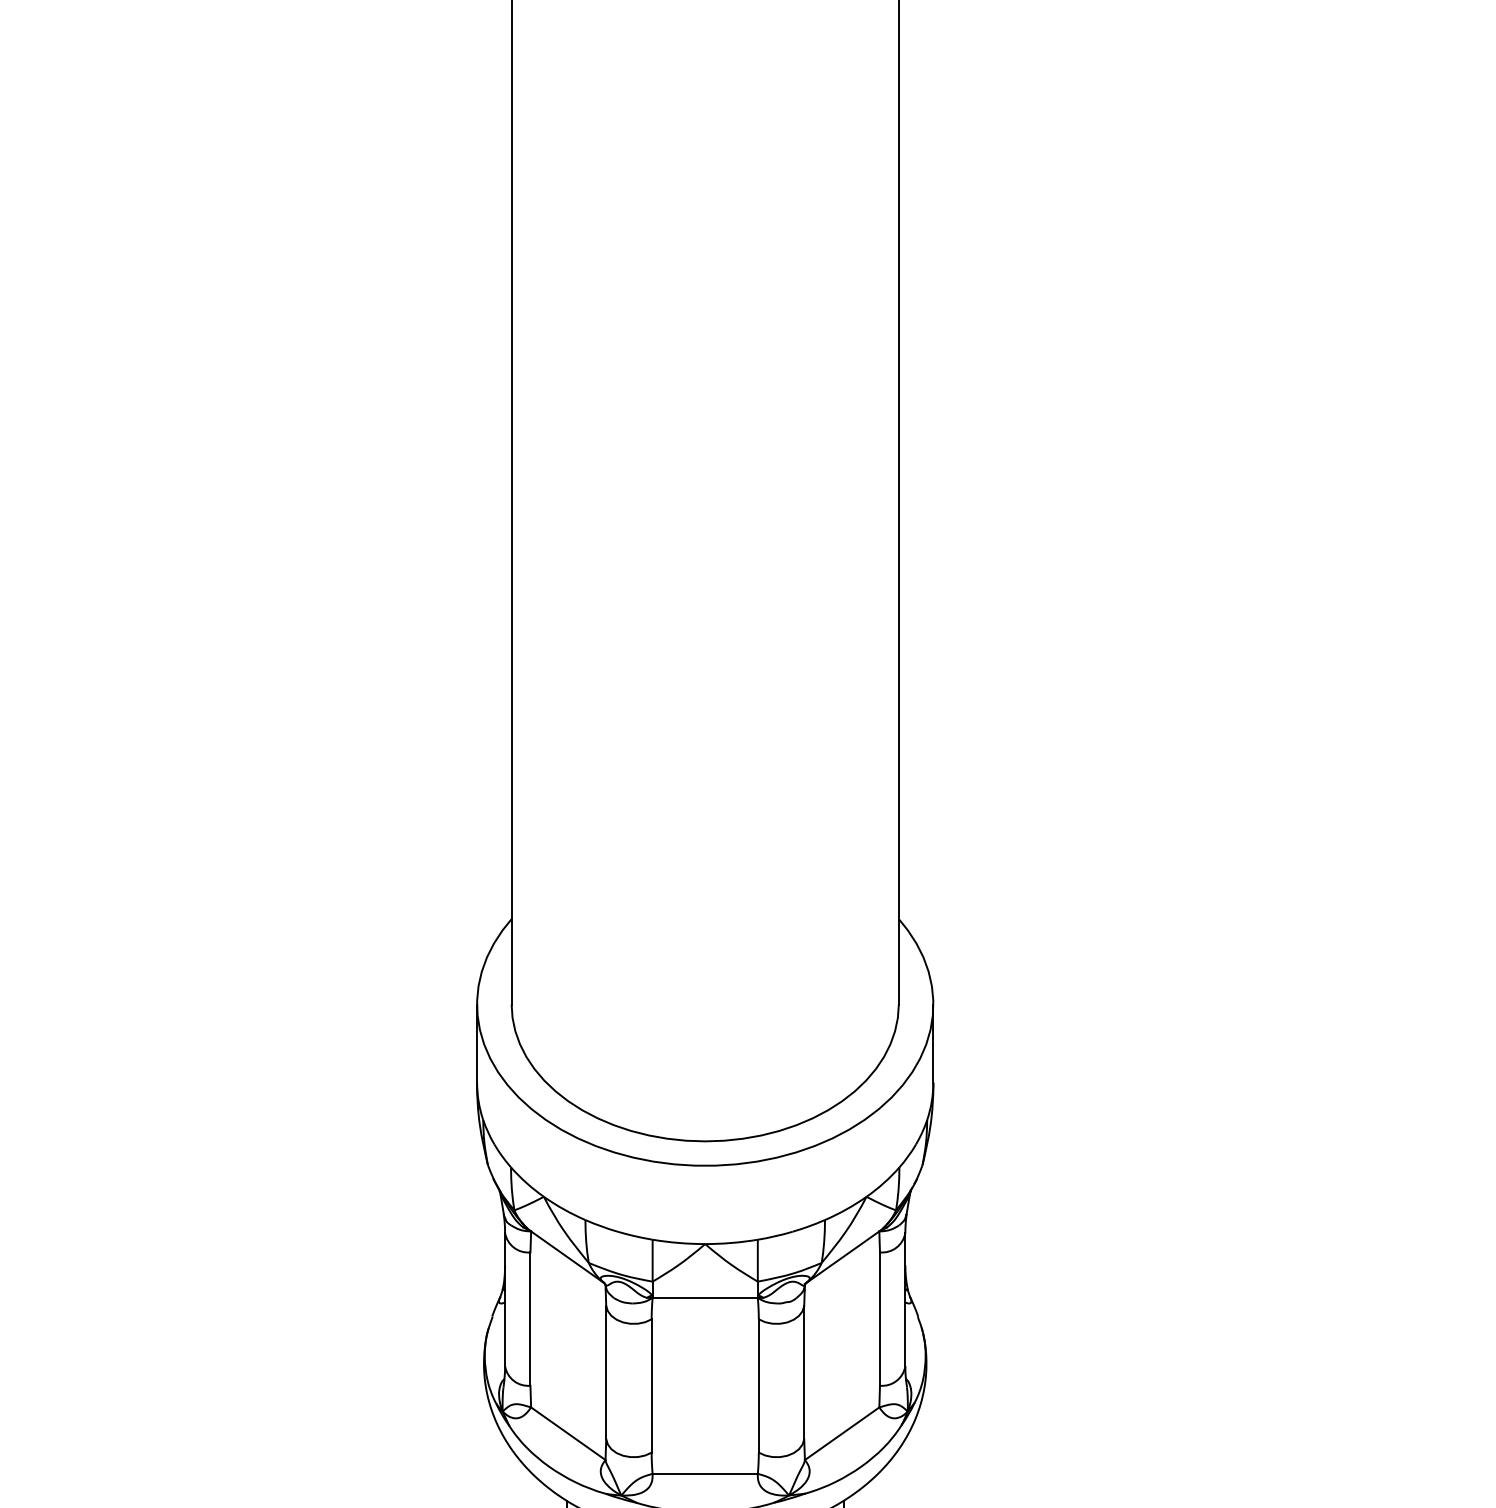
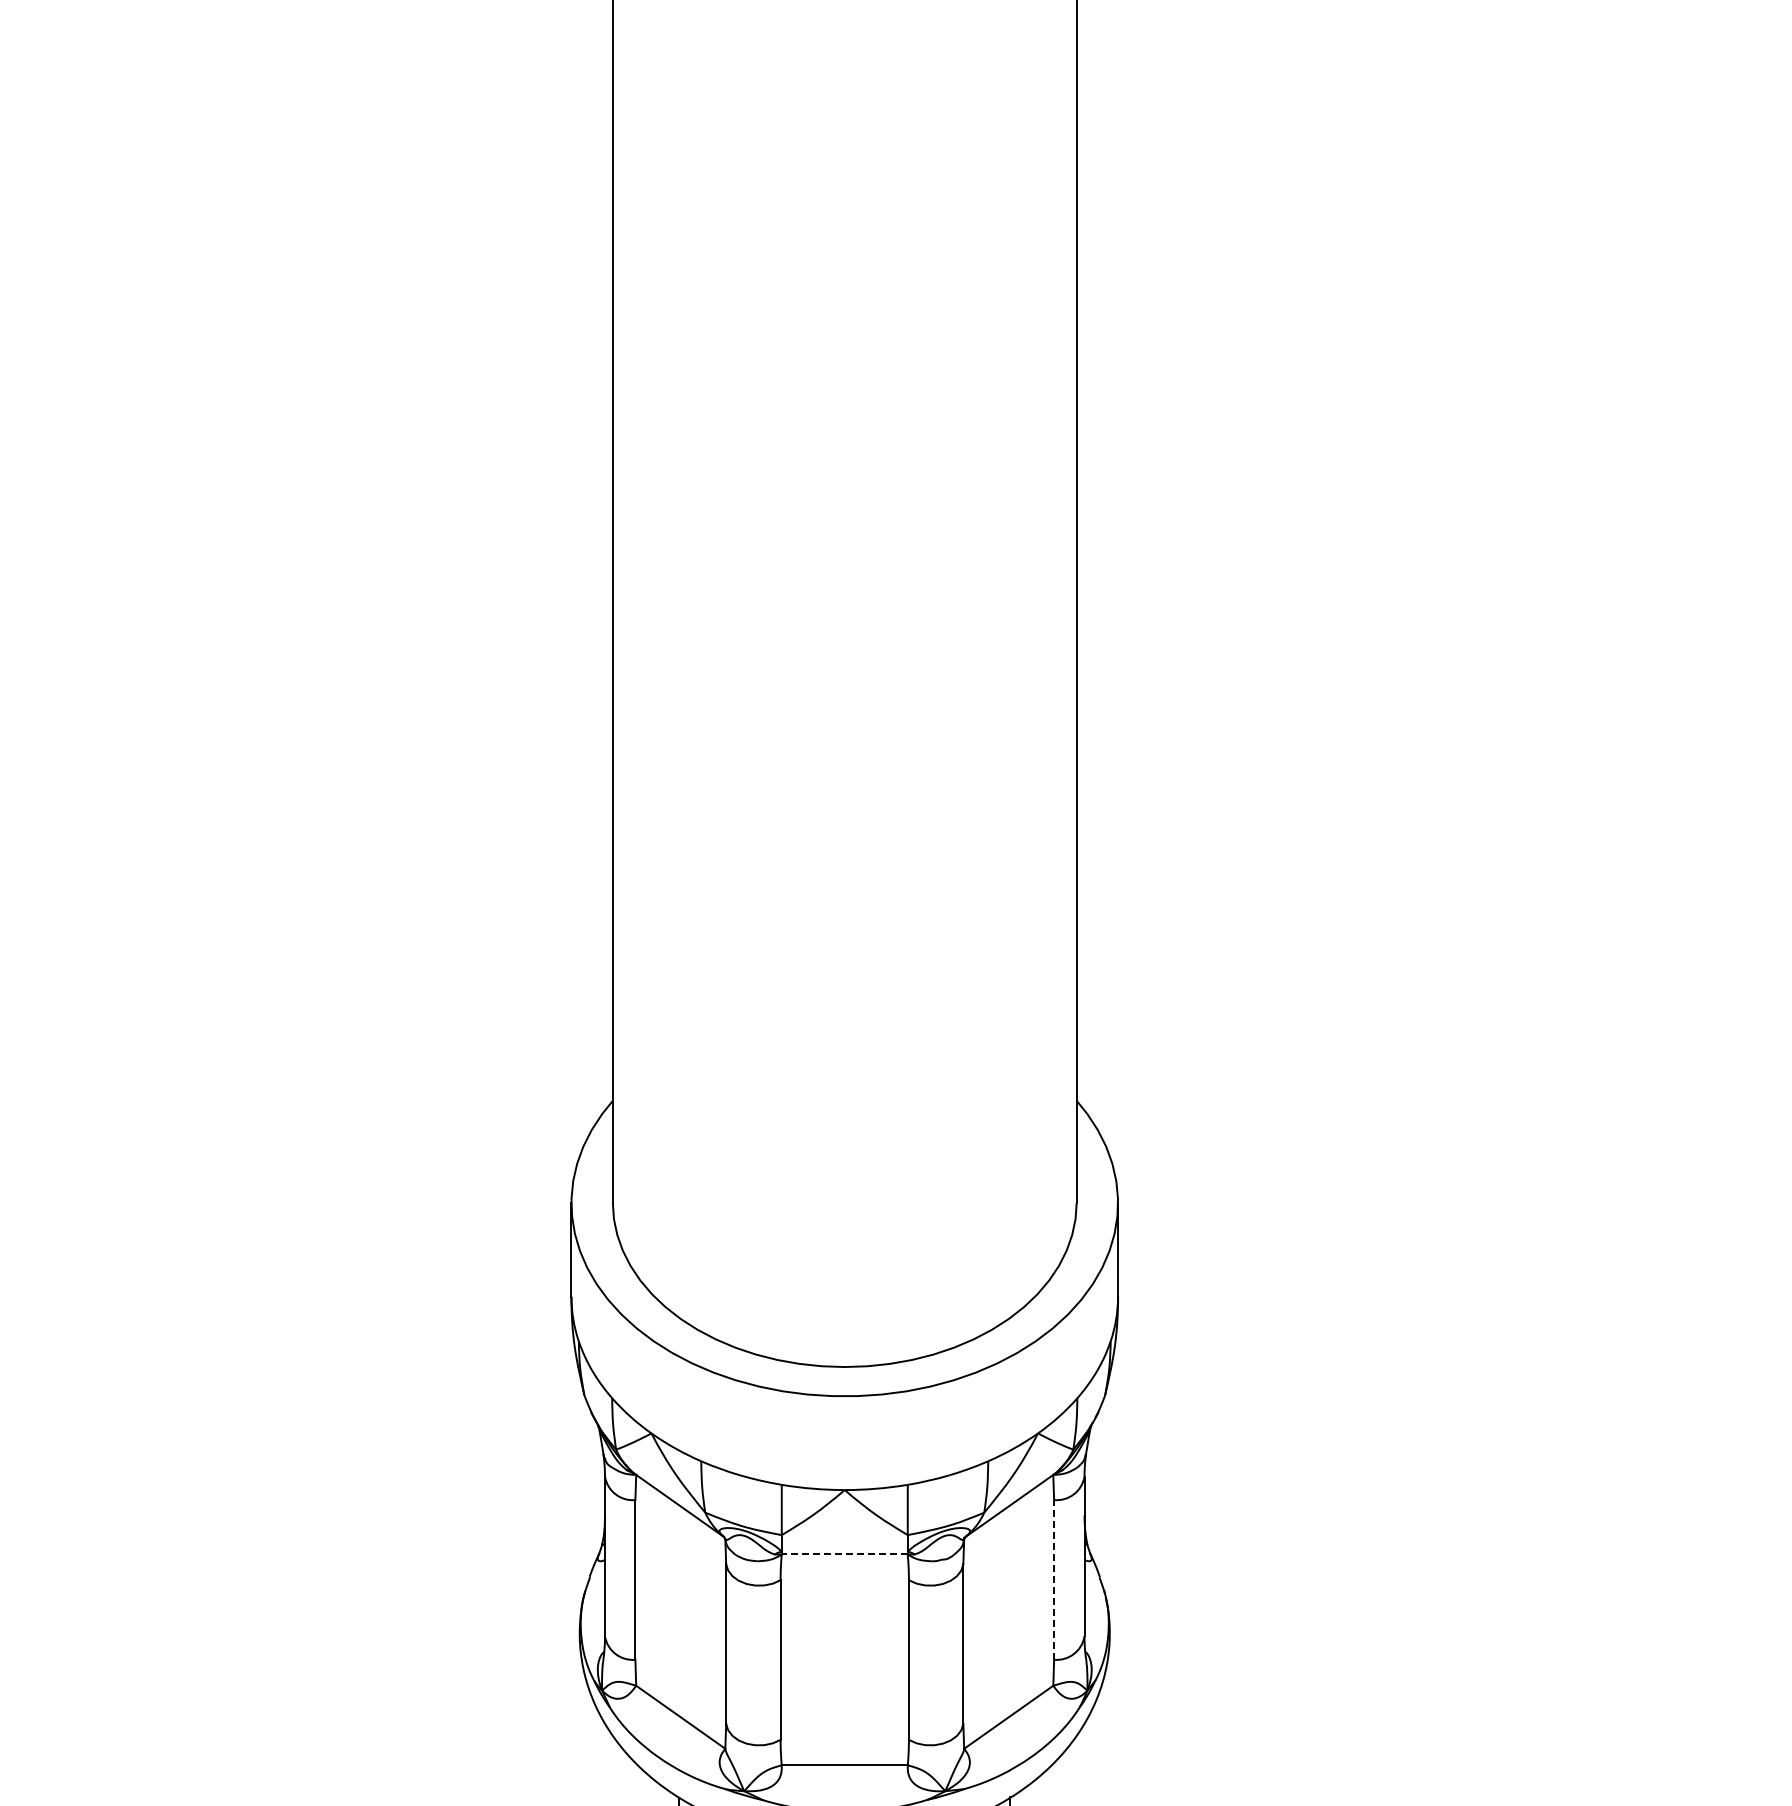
line: (705, 1297) -> (844, 1554), solid -> dashed
line: (880, 1318) -> (1054, 1579), solid -> dashed

